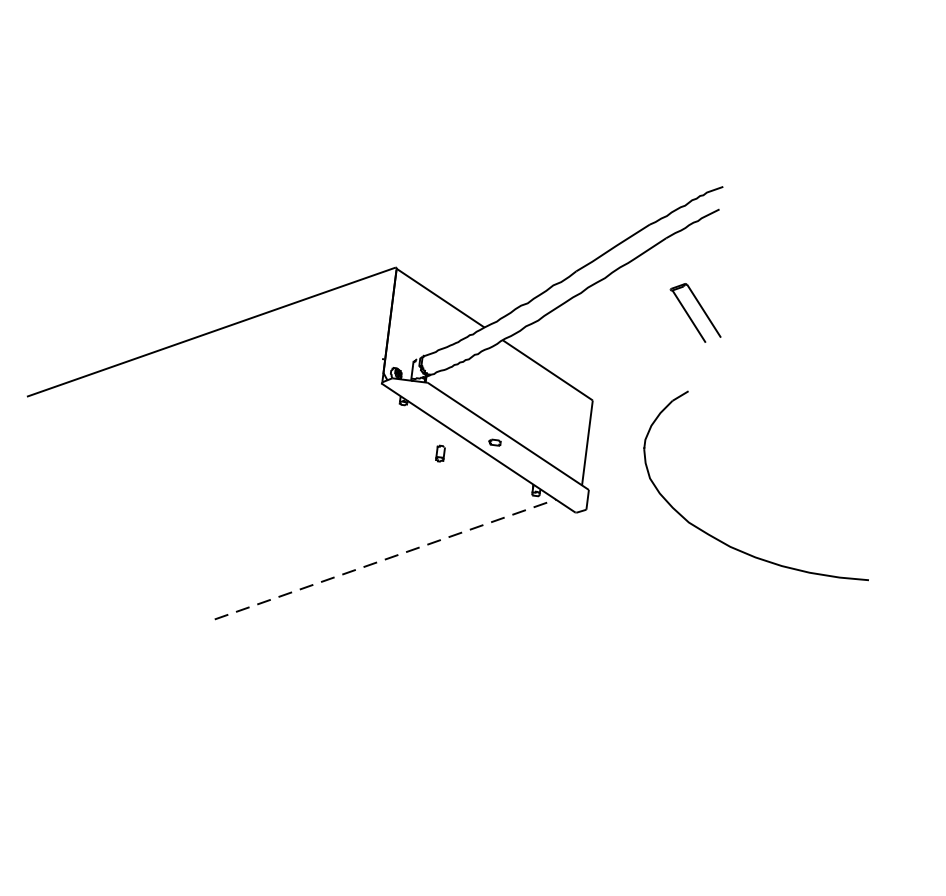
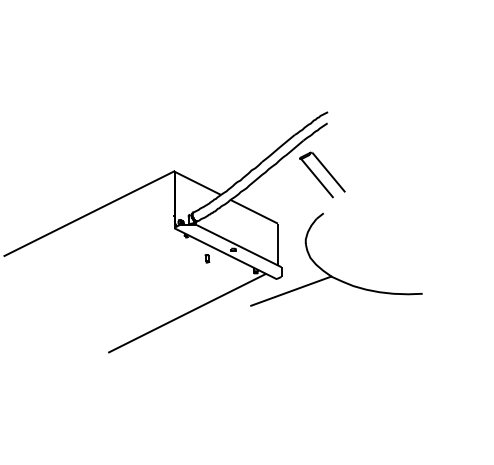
part: (696, 312) -> (322, 174), size x1.67
line: (603, 539) -> (291, 290), added
line: (385, 559) -> (187, 313), dashed -> solid

